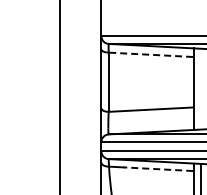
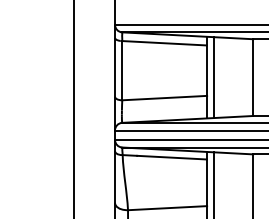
line: (149, 55) -> (163, 43), dashed -> solid
line: (200, 89) -> (214, 77), added
line: (157, 169) -> (171, 157), dashed -> solid

